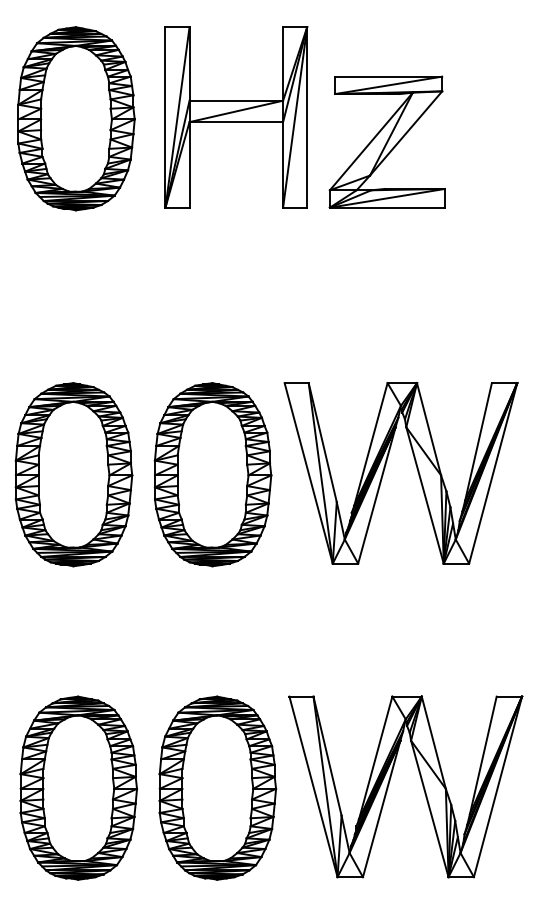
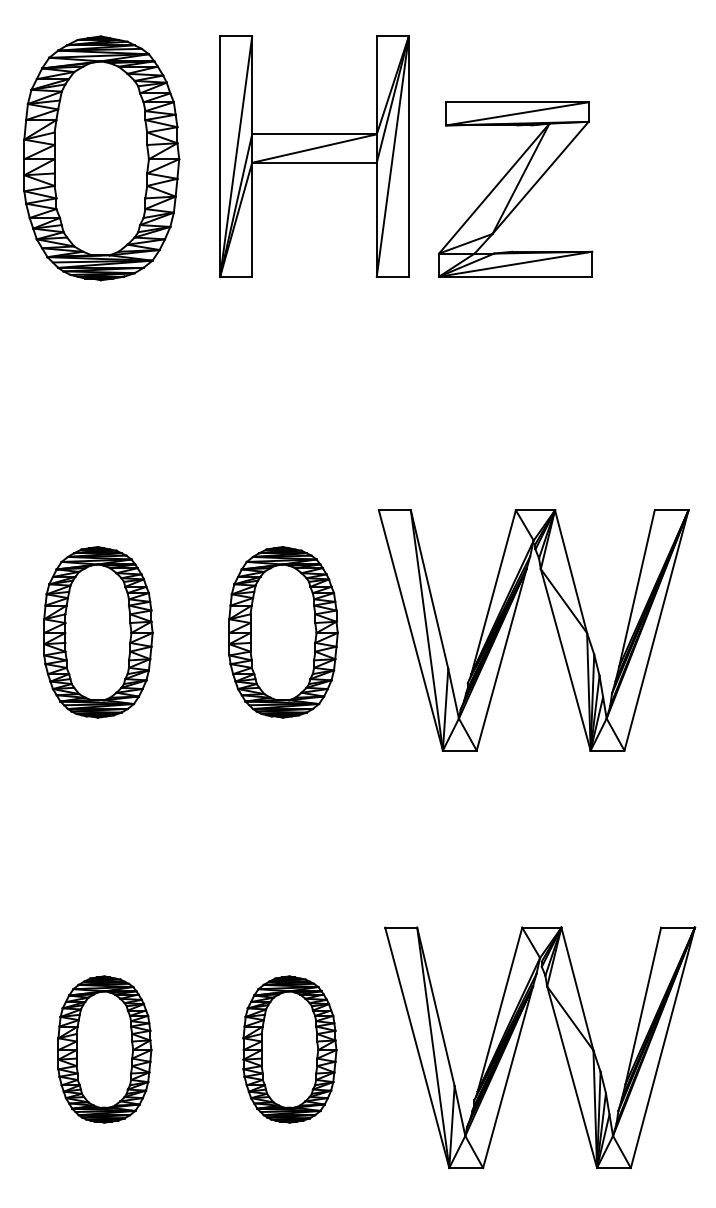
part: (73, 474) -> (97, 631), size x0.7
part: (212, 474) -> (282, 631), size x0.7
part: (78, 787) -> (104, 1048), size x0.6
part: (217, 787) -> (289, 1048), size x0.6

